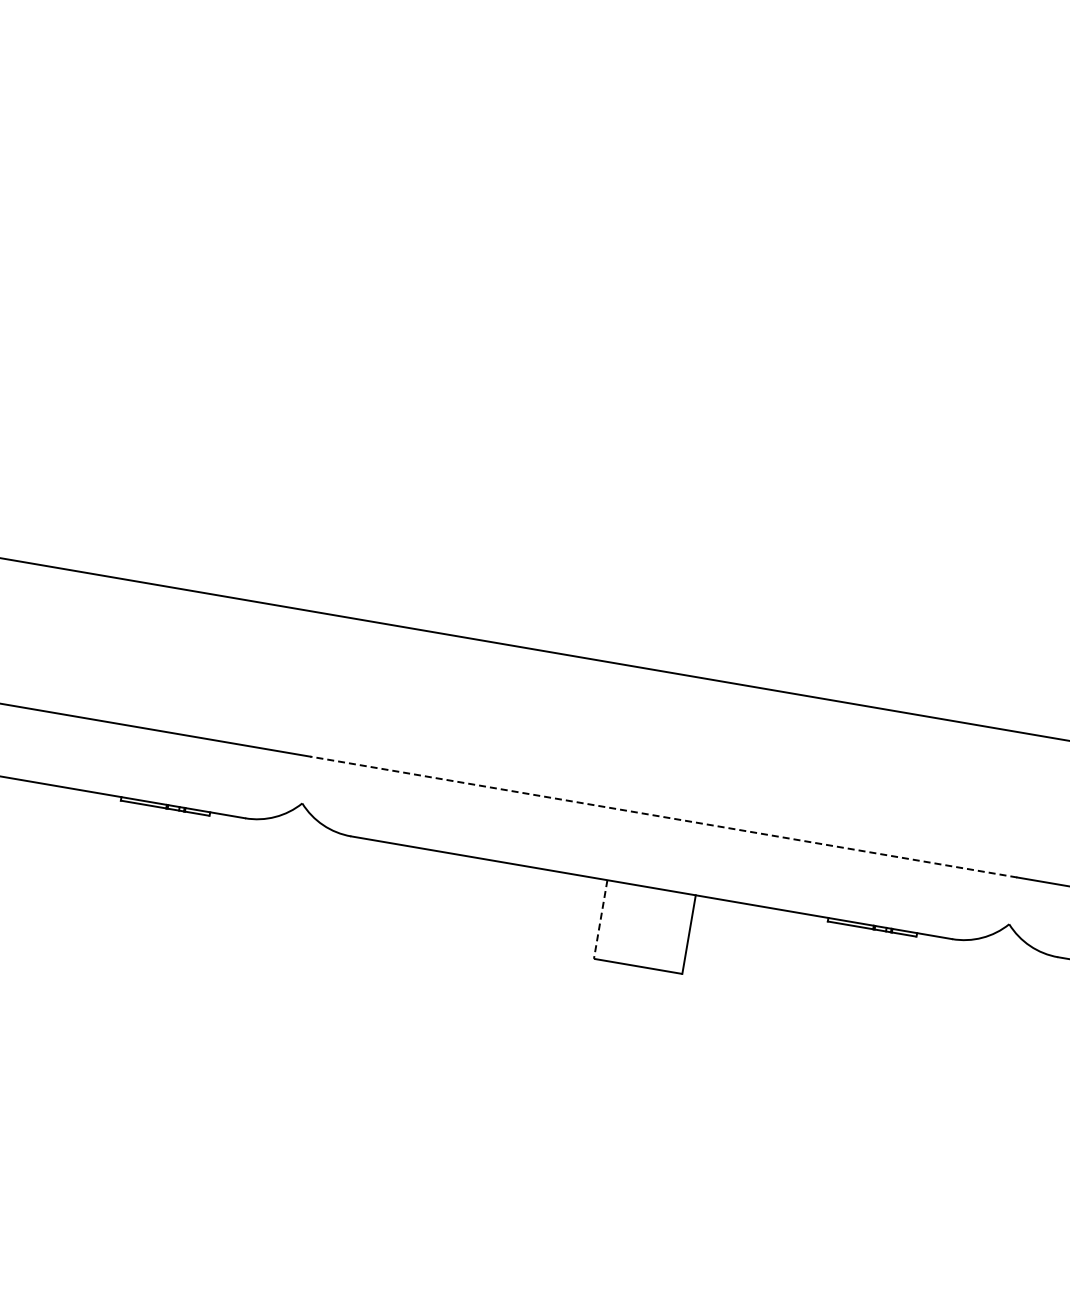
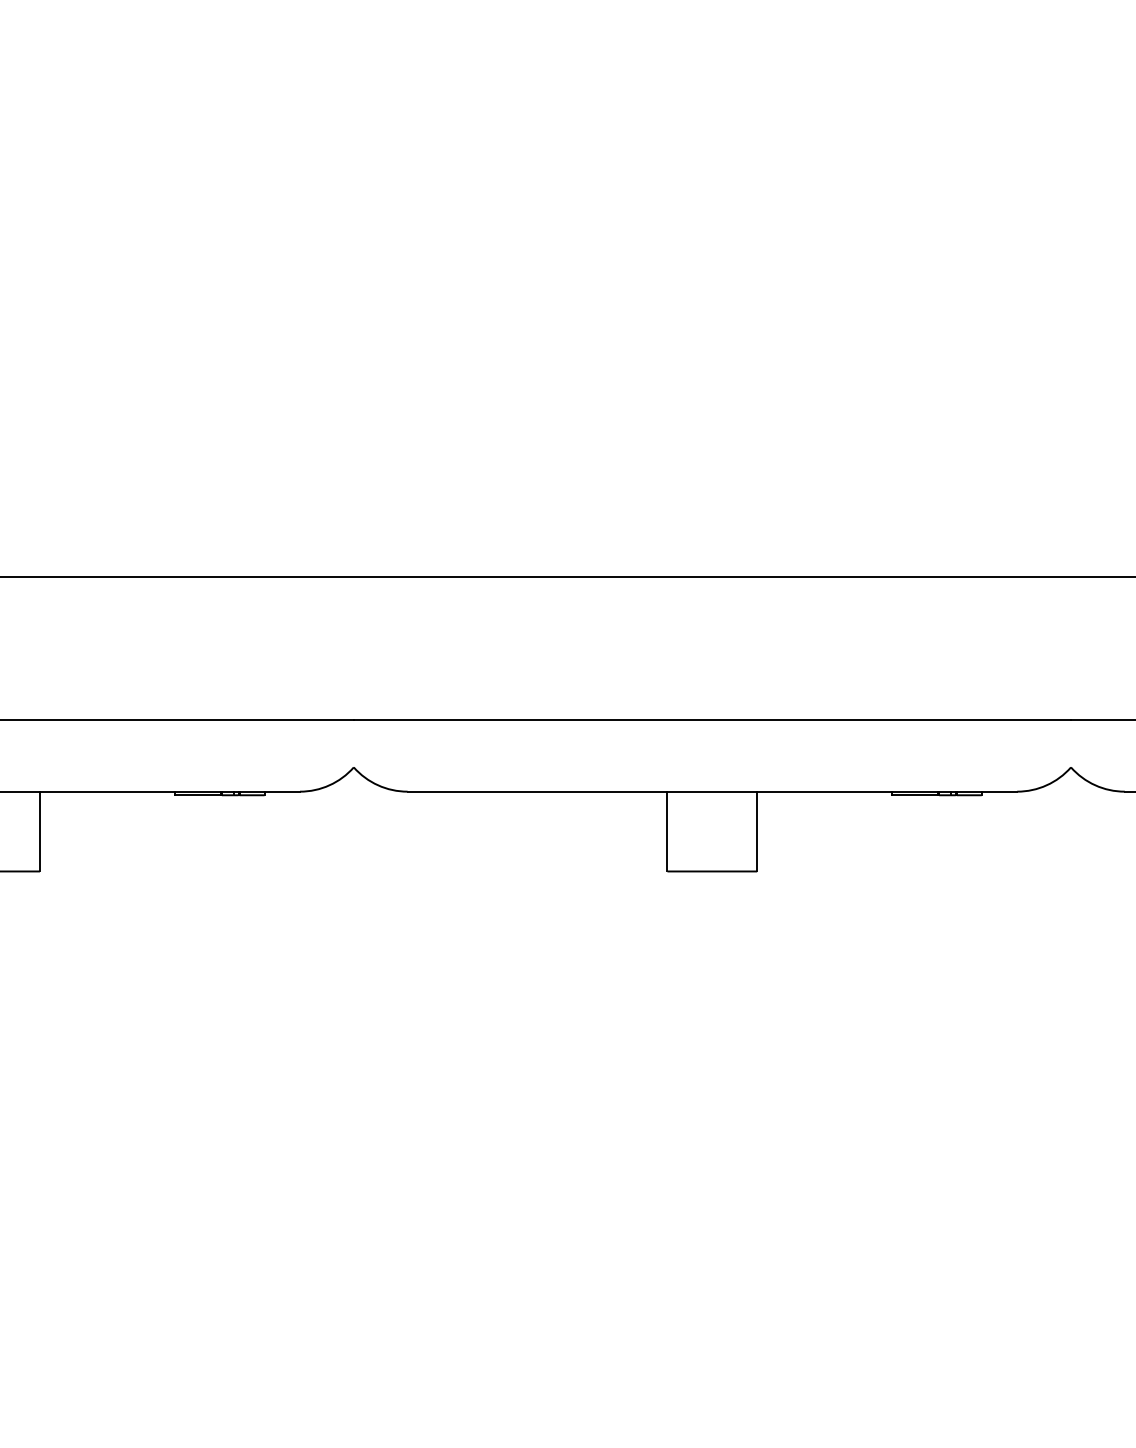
line: (663, 816) -> (712, 719), dashed -> solid
line: (600, 919) -> (667, 831), dashed -> solid

